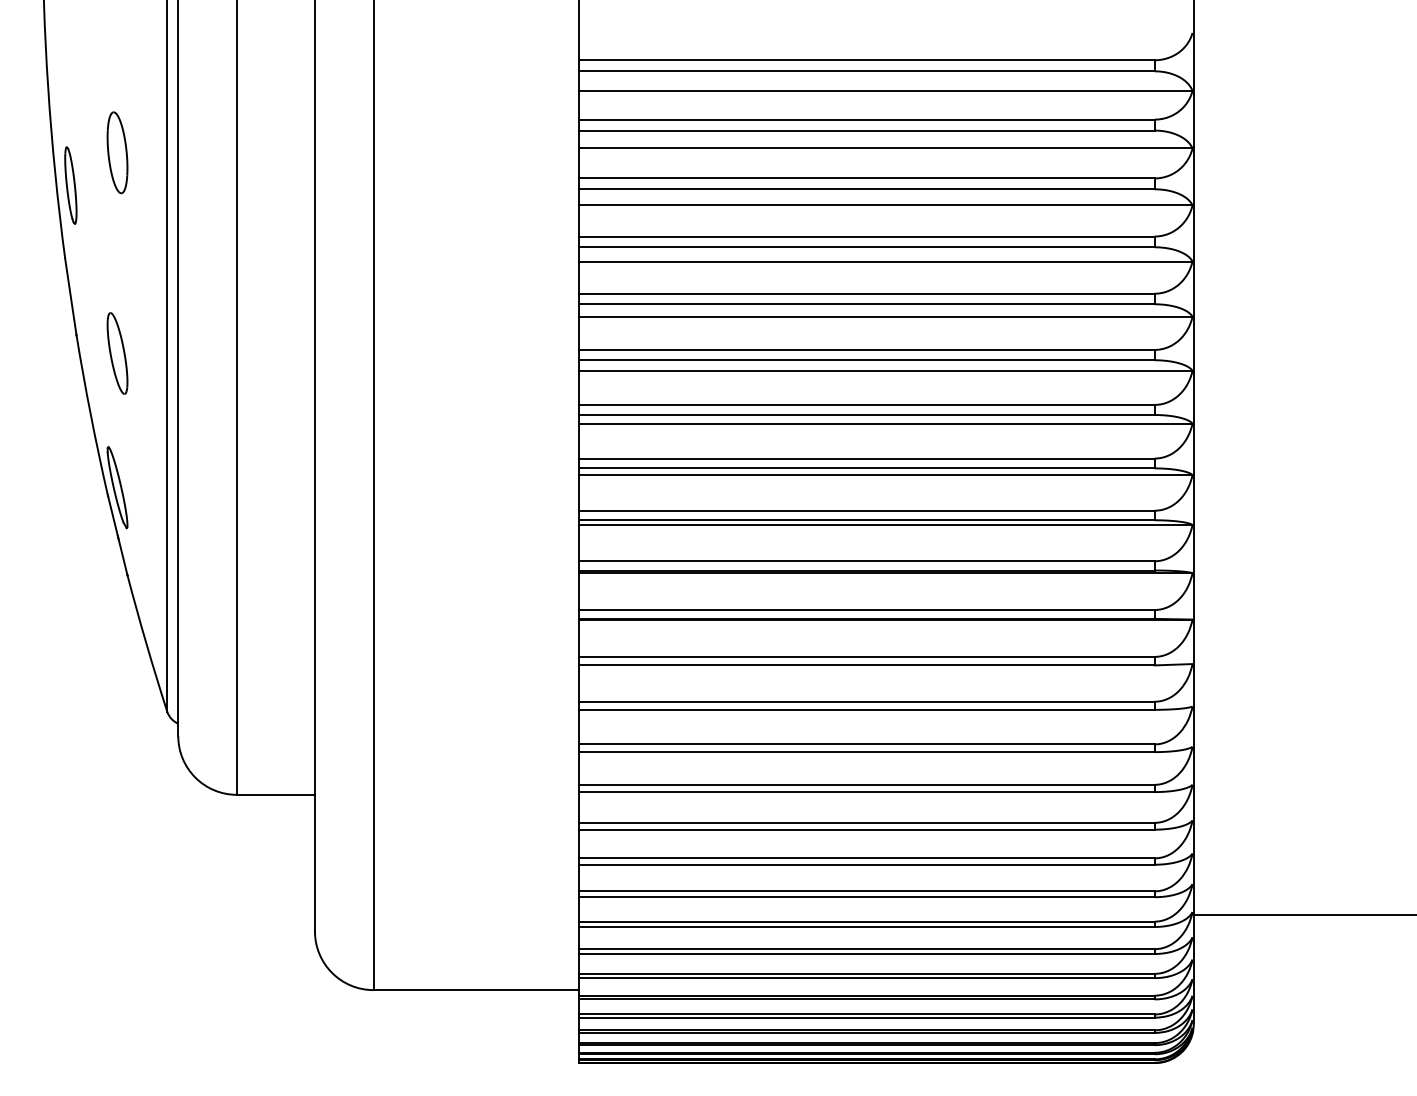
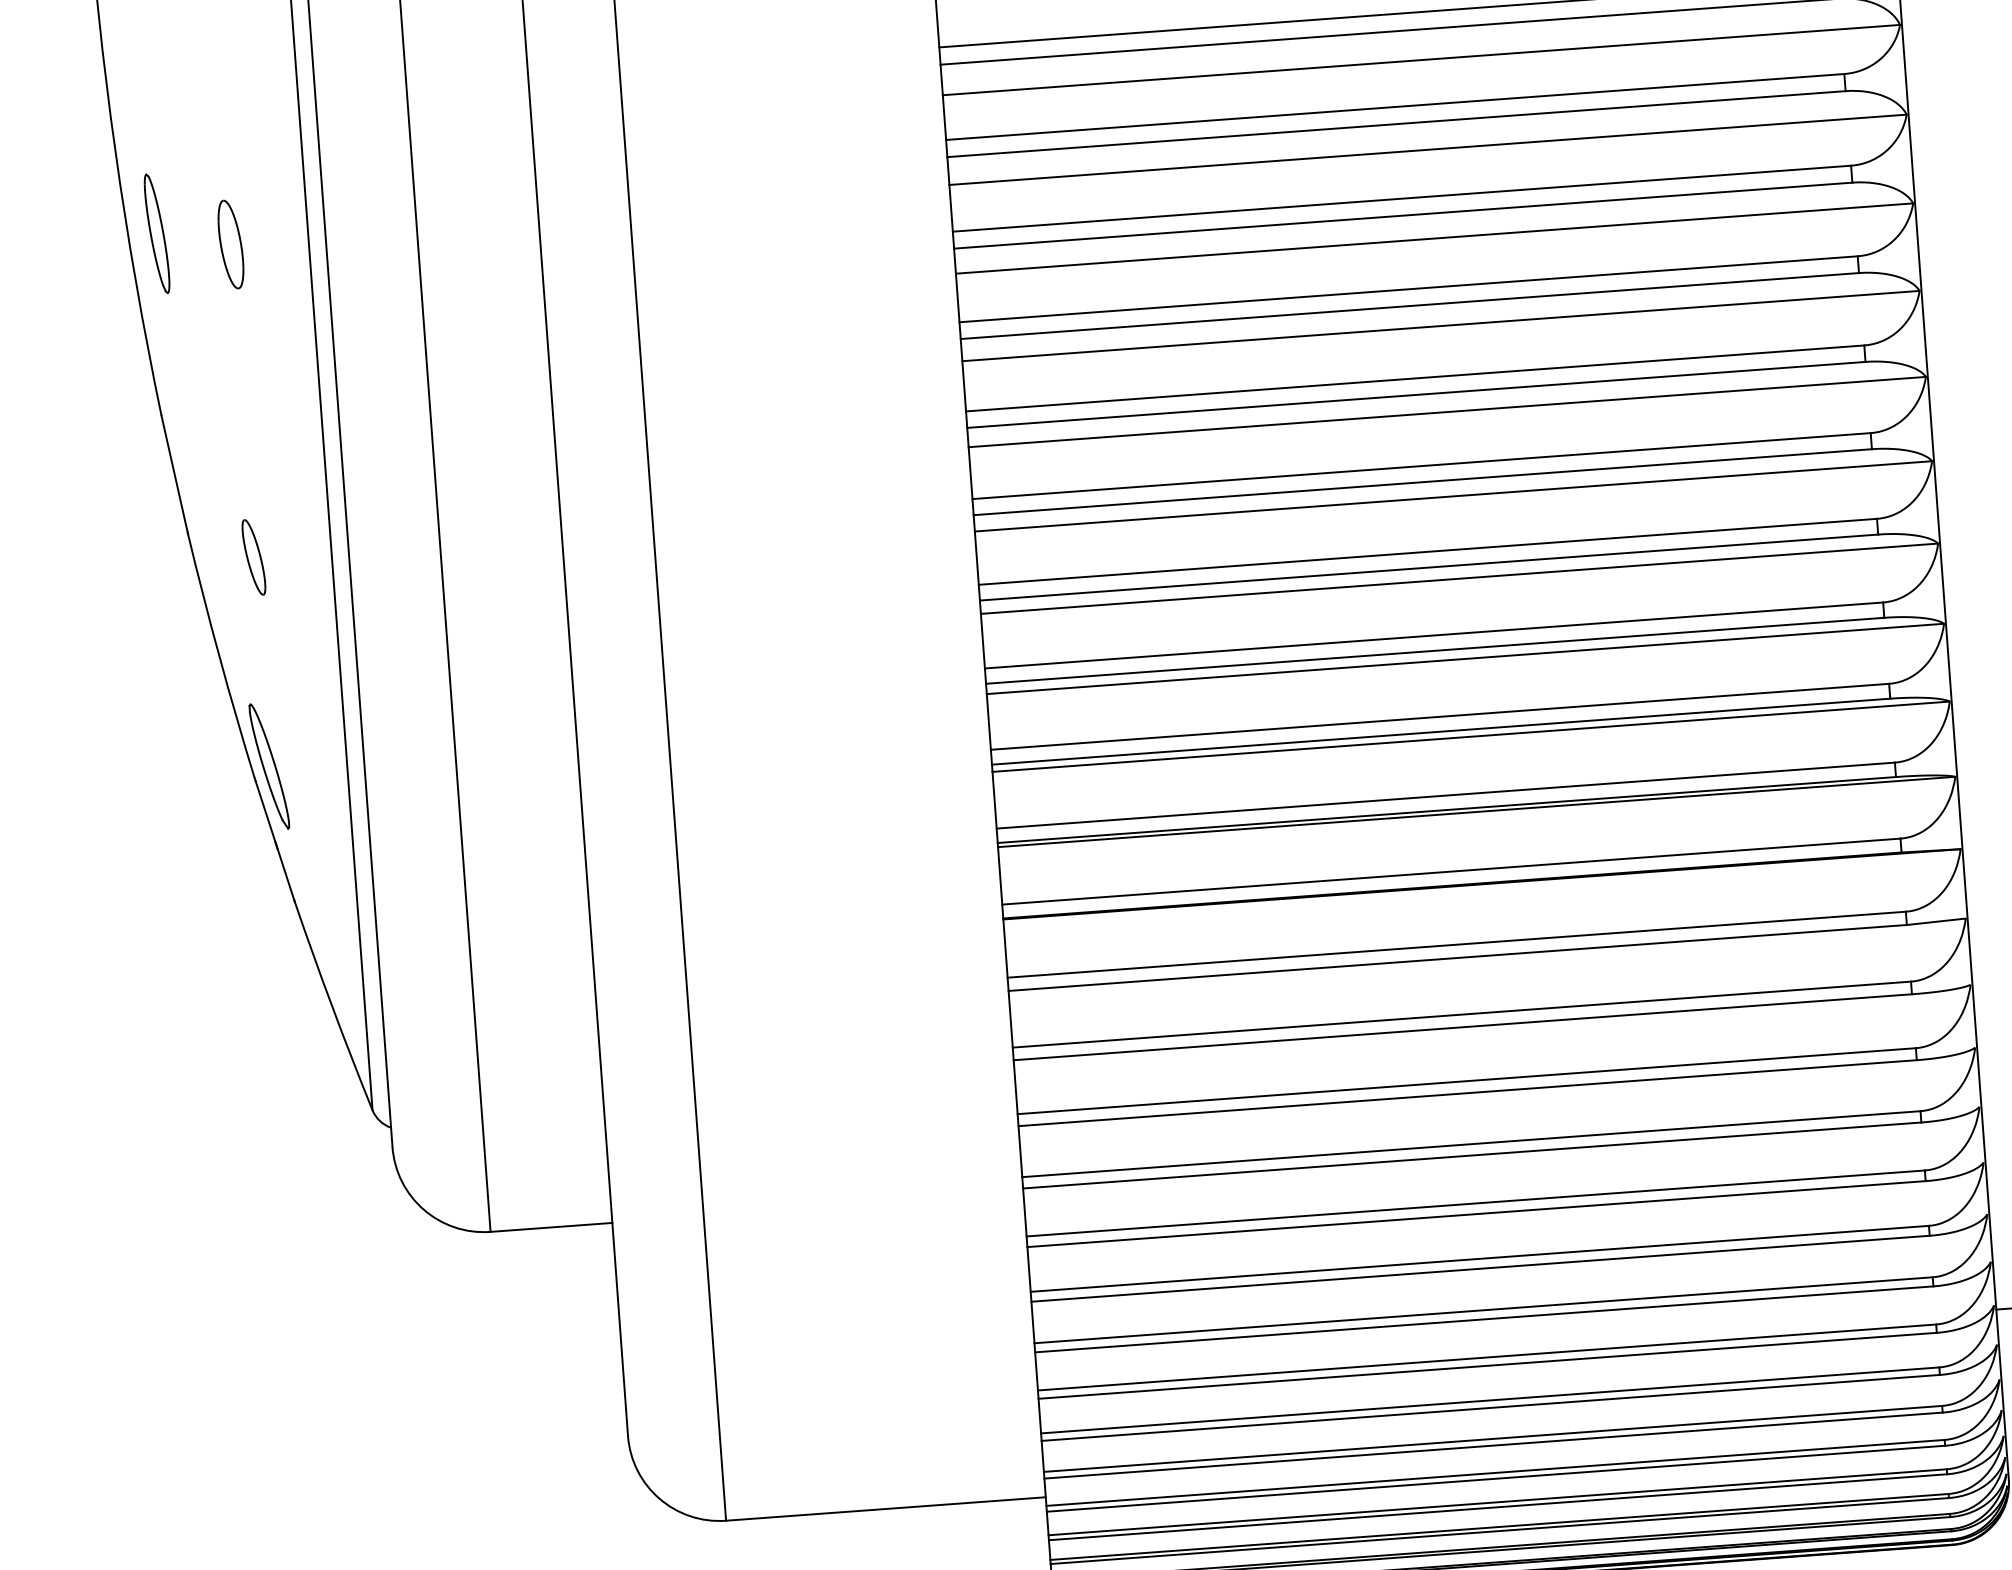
part: (117, 152) -> (230, 244), size x0.7
part: (70, 185) -> (156, 233), moved
part: (117, 353) -> (253, 557), size x0.6

